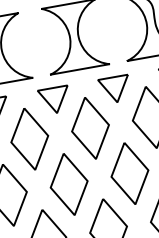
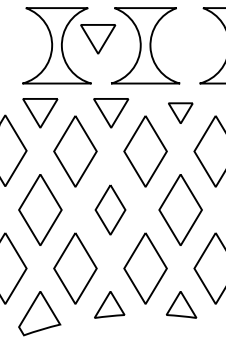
part: (32, 38) -> (98, 39), added
part: (114, 90) -> (180, 113), size x0.7
part: (69, 184) -> (110, 209), size x0.7

